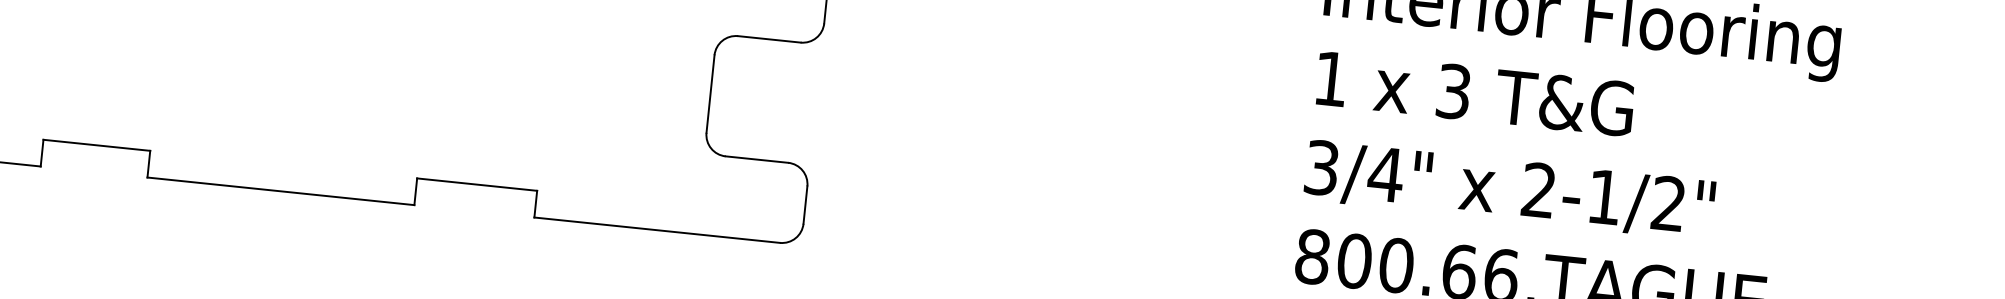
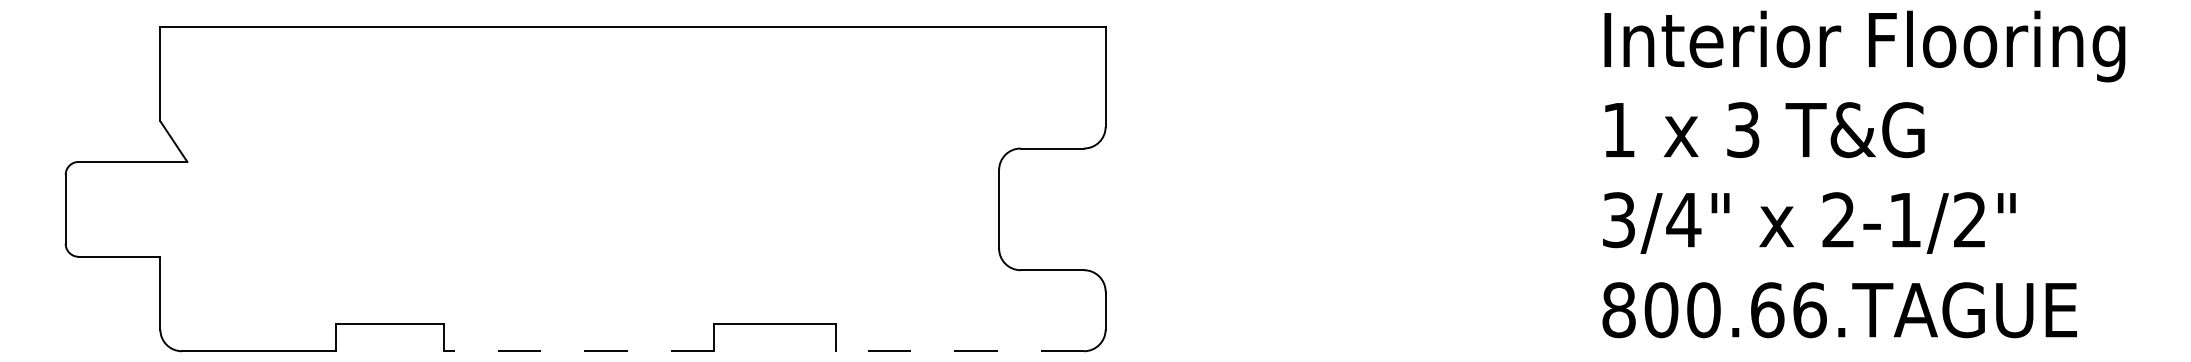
line: (280, 191) -> (578, 351), solid -> dashed
line: (656, 230) -> (959, 351), solid -> dashed

